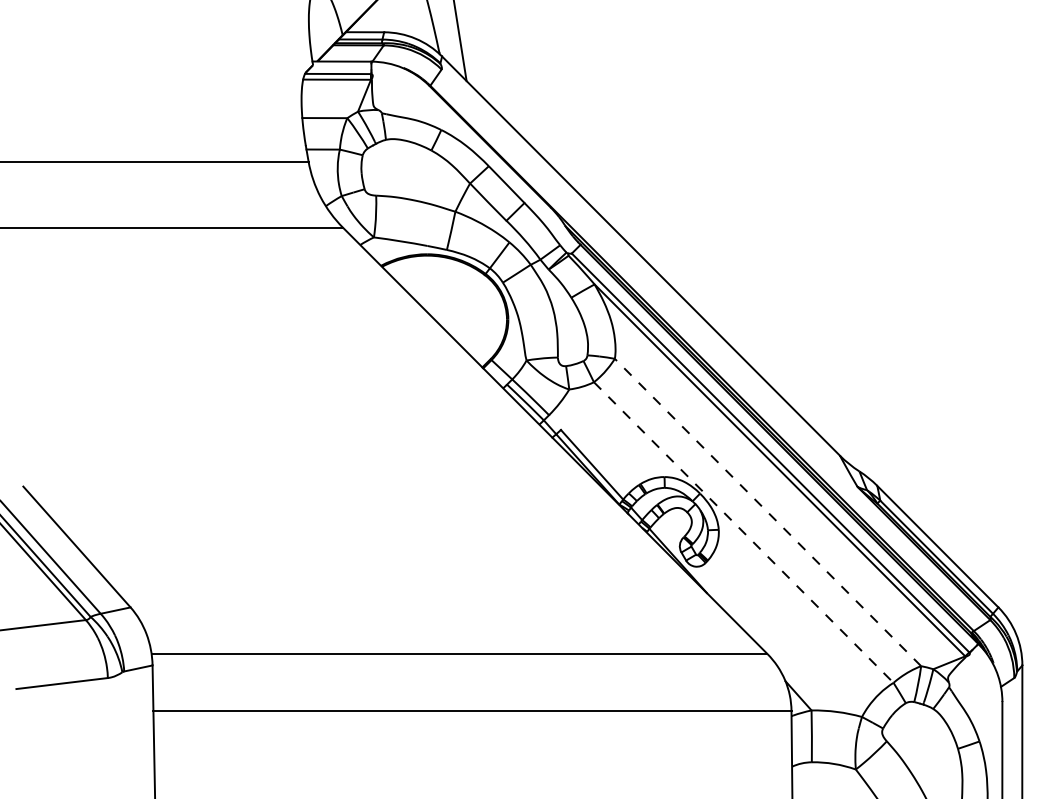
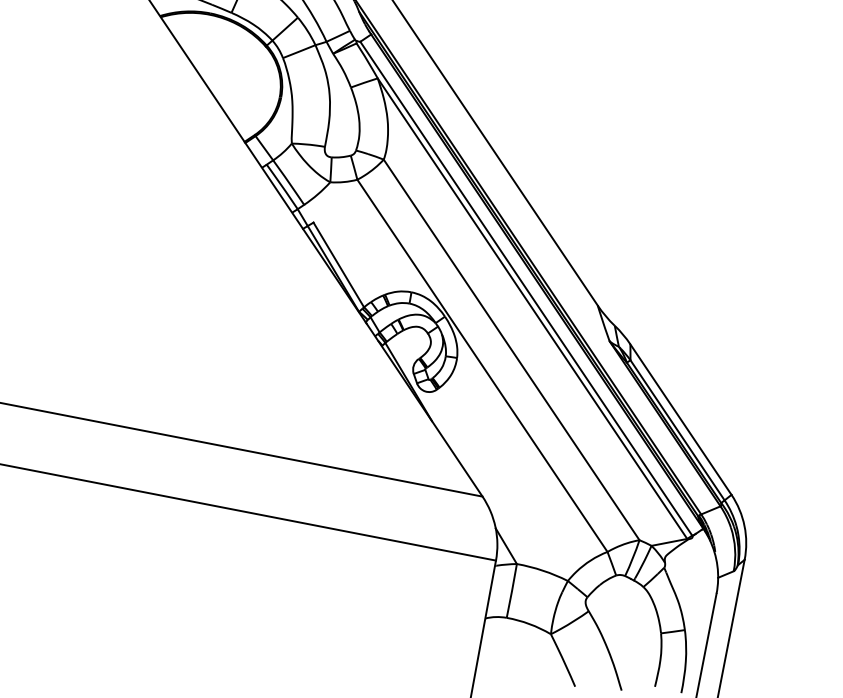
line: (768, 512) -> (512, 350), dashed -> solid
line: (744, 532) -> (483, 365), dashed -> solid

